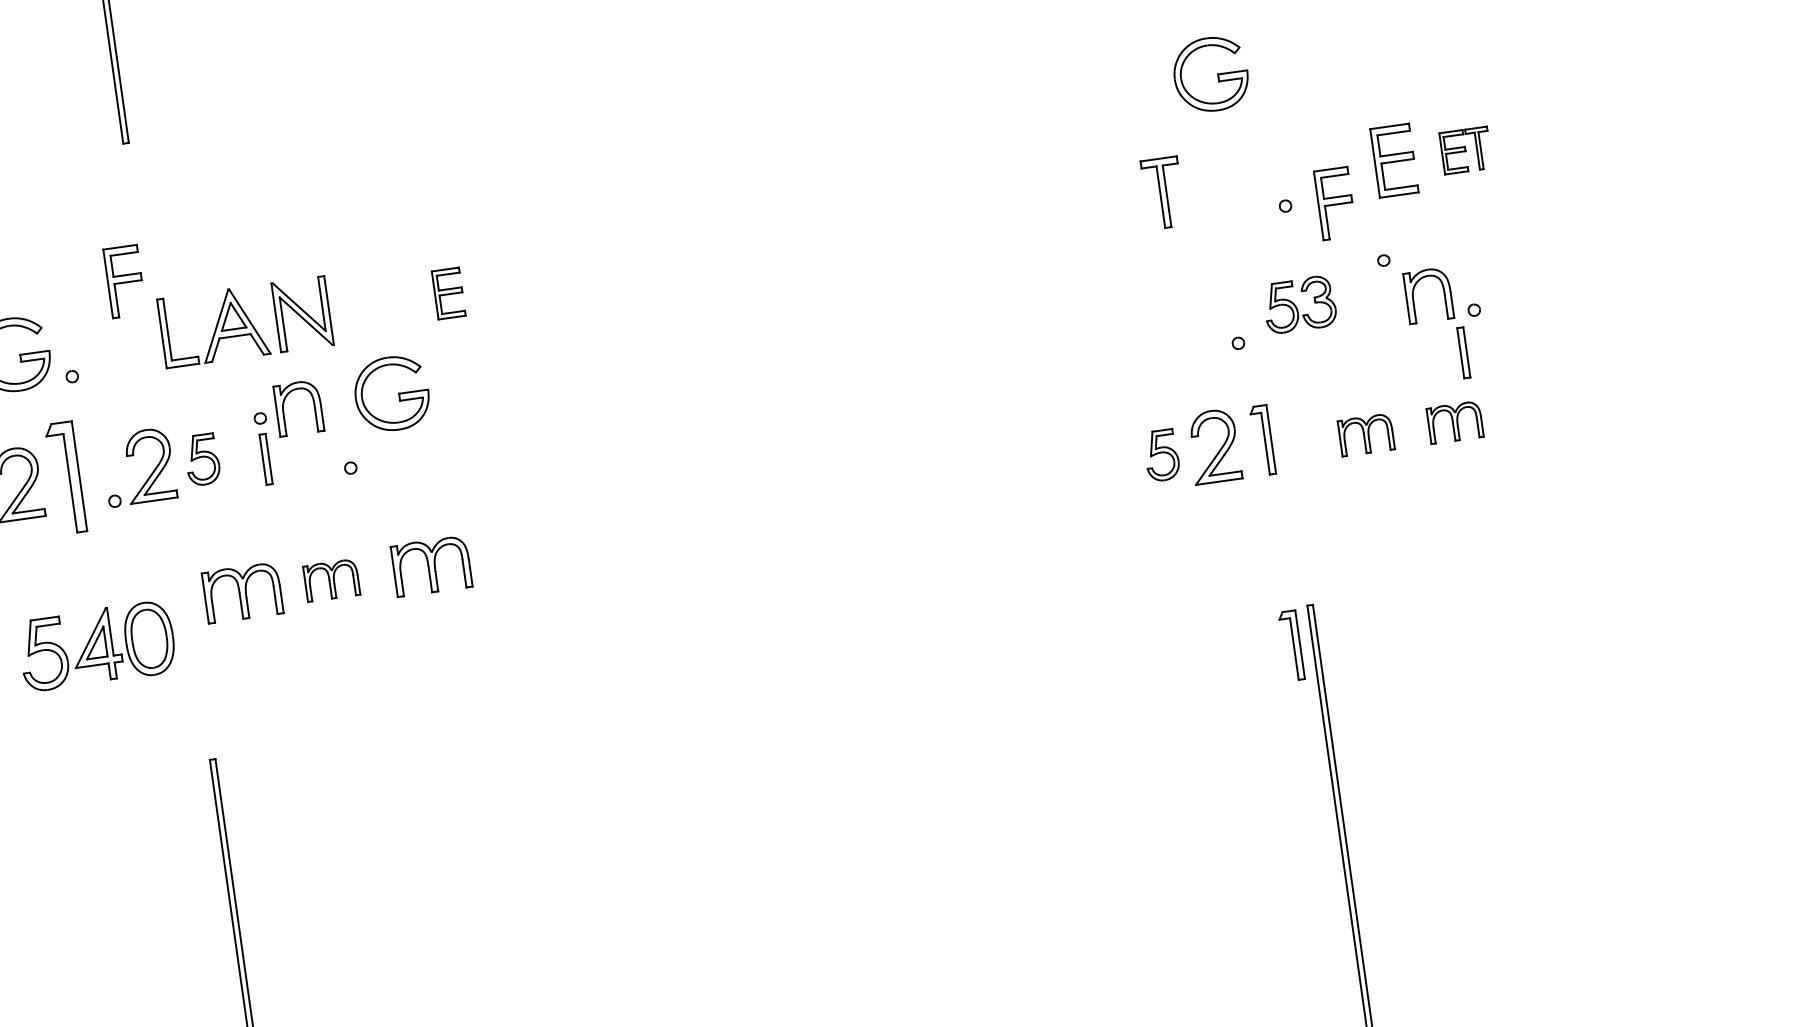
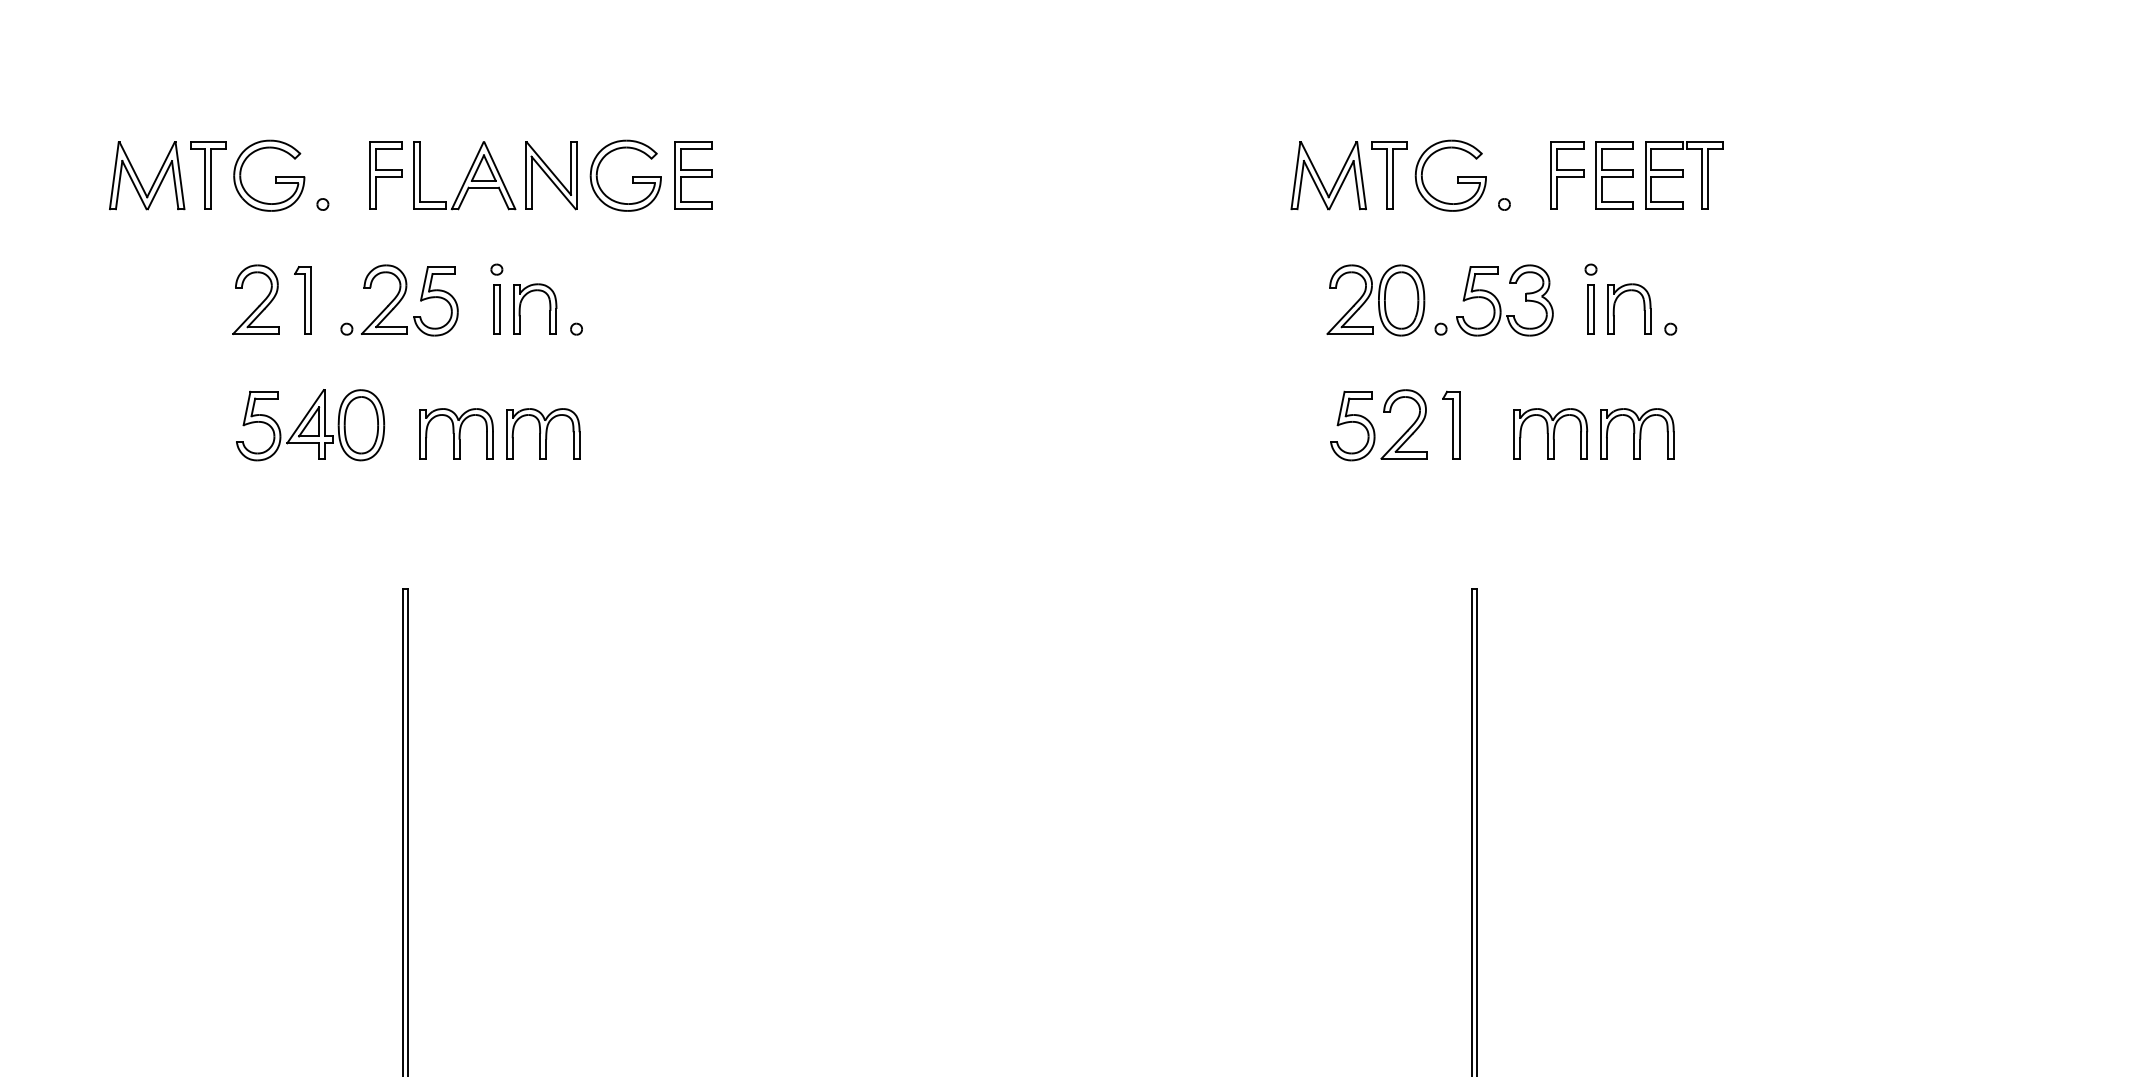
part: (1217, 74) -> (1457, 176), moved
part: (1466, 150) -> (1684, 175), size x1.67
part: (1335, 203) -> (1567, 175), moved
part: (1092, 206) -> (1320, 178), added
part: (124, 281) -> (385, 175), moved
part: (448, 293) -> (693, 175), size x1.43
part: (1299, 304) -> (1504, 300), size x1.43
part: (1166, 323) -> (1375, 300), added
part: (1463, 352) -> (1590, 309), moved
part: (398, 393) -> (632, 176), moved
part: (313, 405) -> (549, 308), moved
part: (1455, 422) -> (1637, 433), size x1.43
part: (1365, 434) -> (1550, 433), size x1.43
part: (1161, 455) -> (1352, 425), size x1.43
part: (201, 460) -> (435, 301), size x1.43
part: (65, 478) -> (302, 300), size x0.62
part: (431, 565) -> (640, 433), removed
part: (331, 579) -> (543, 433), size x1.43
part: (1291, 645) -> (1451, 624), removed
part: (97, 646) -> (310, 425), moved

